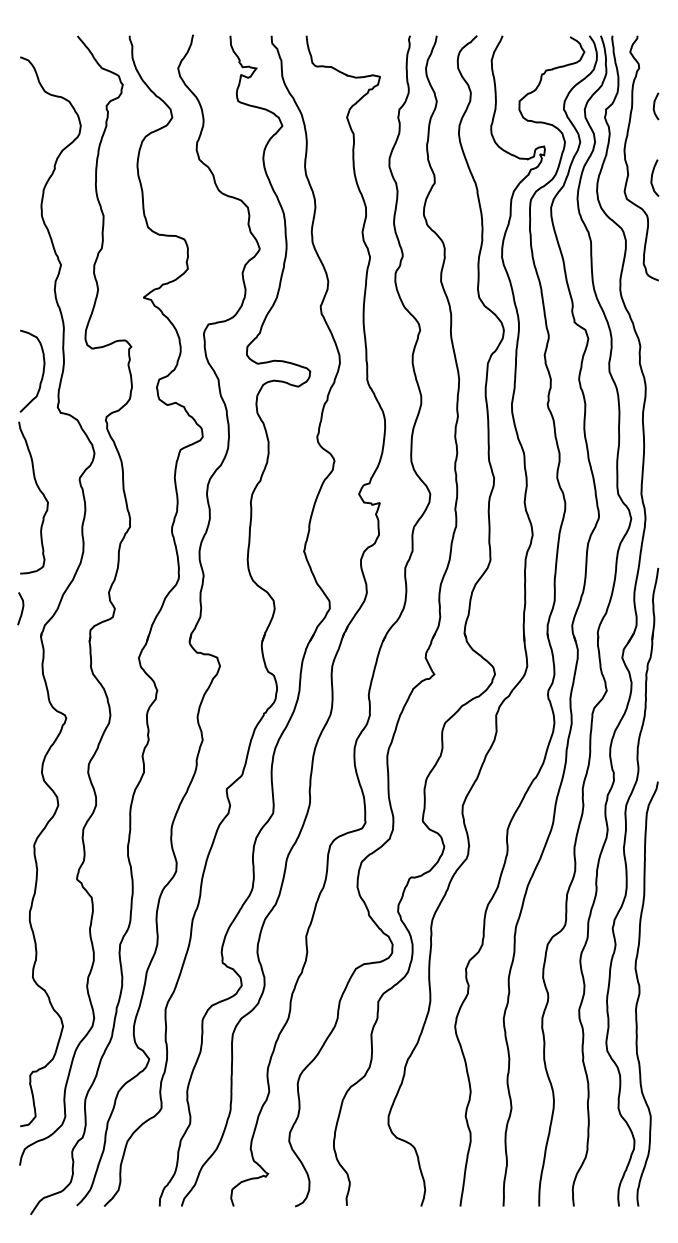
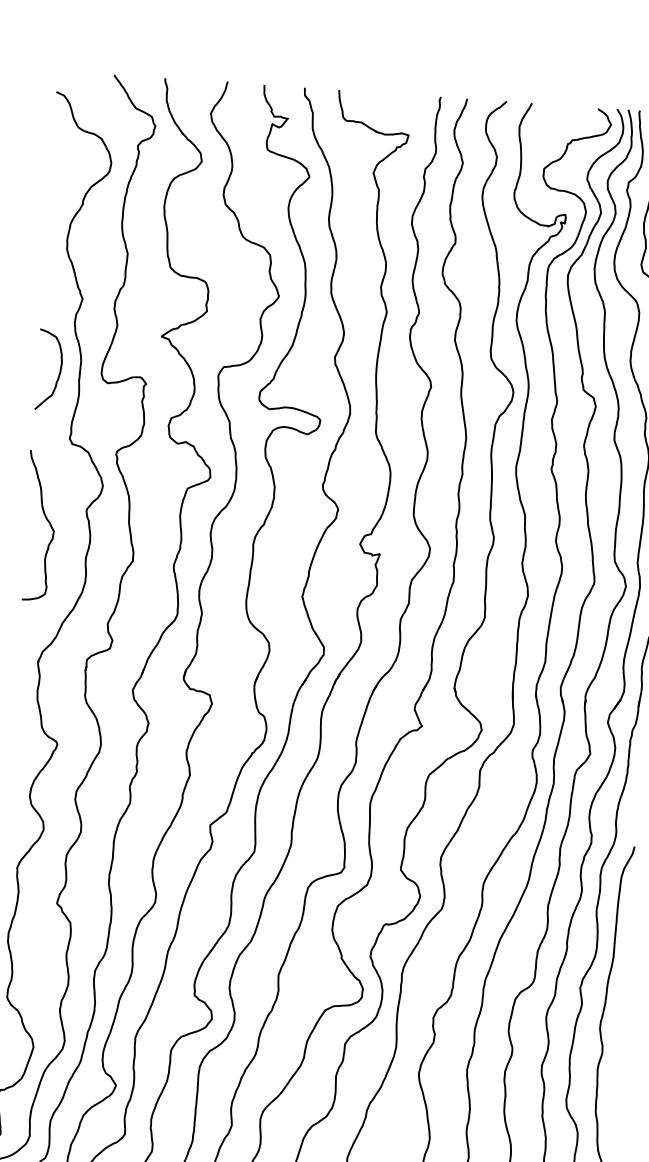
curve: (42, 370) -> (59, 369), moved
curve: (21, 609) -> (20, 634), removed

